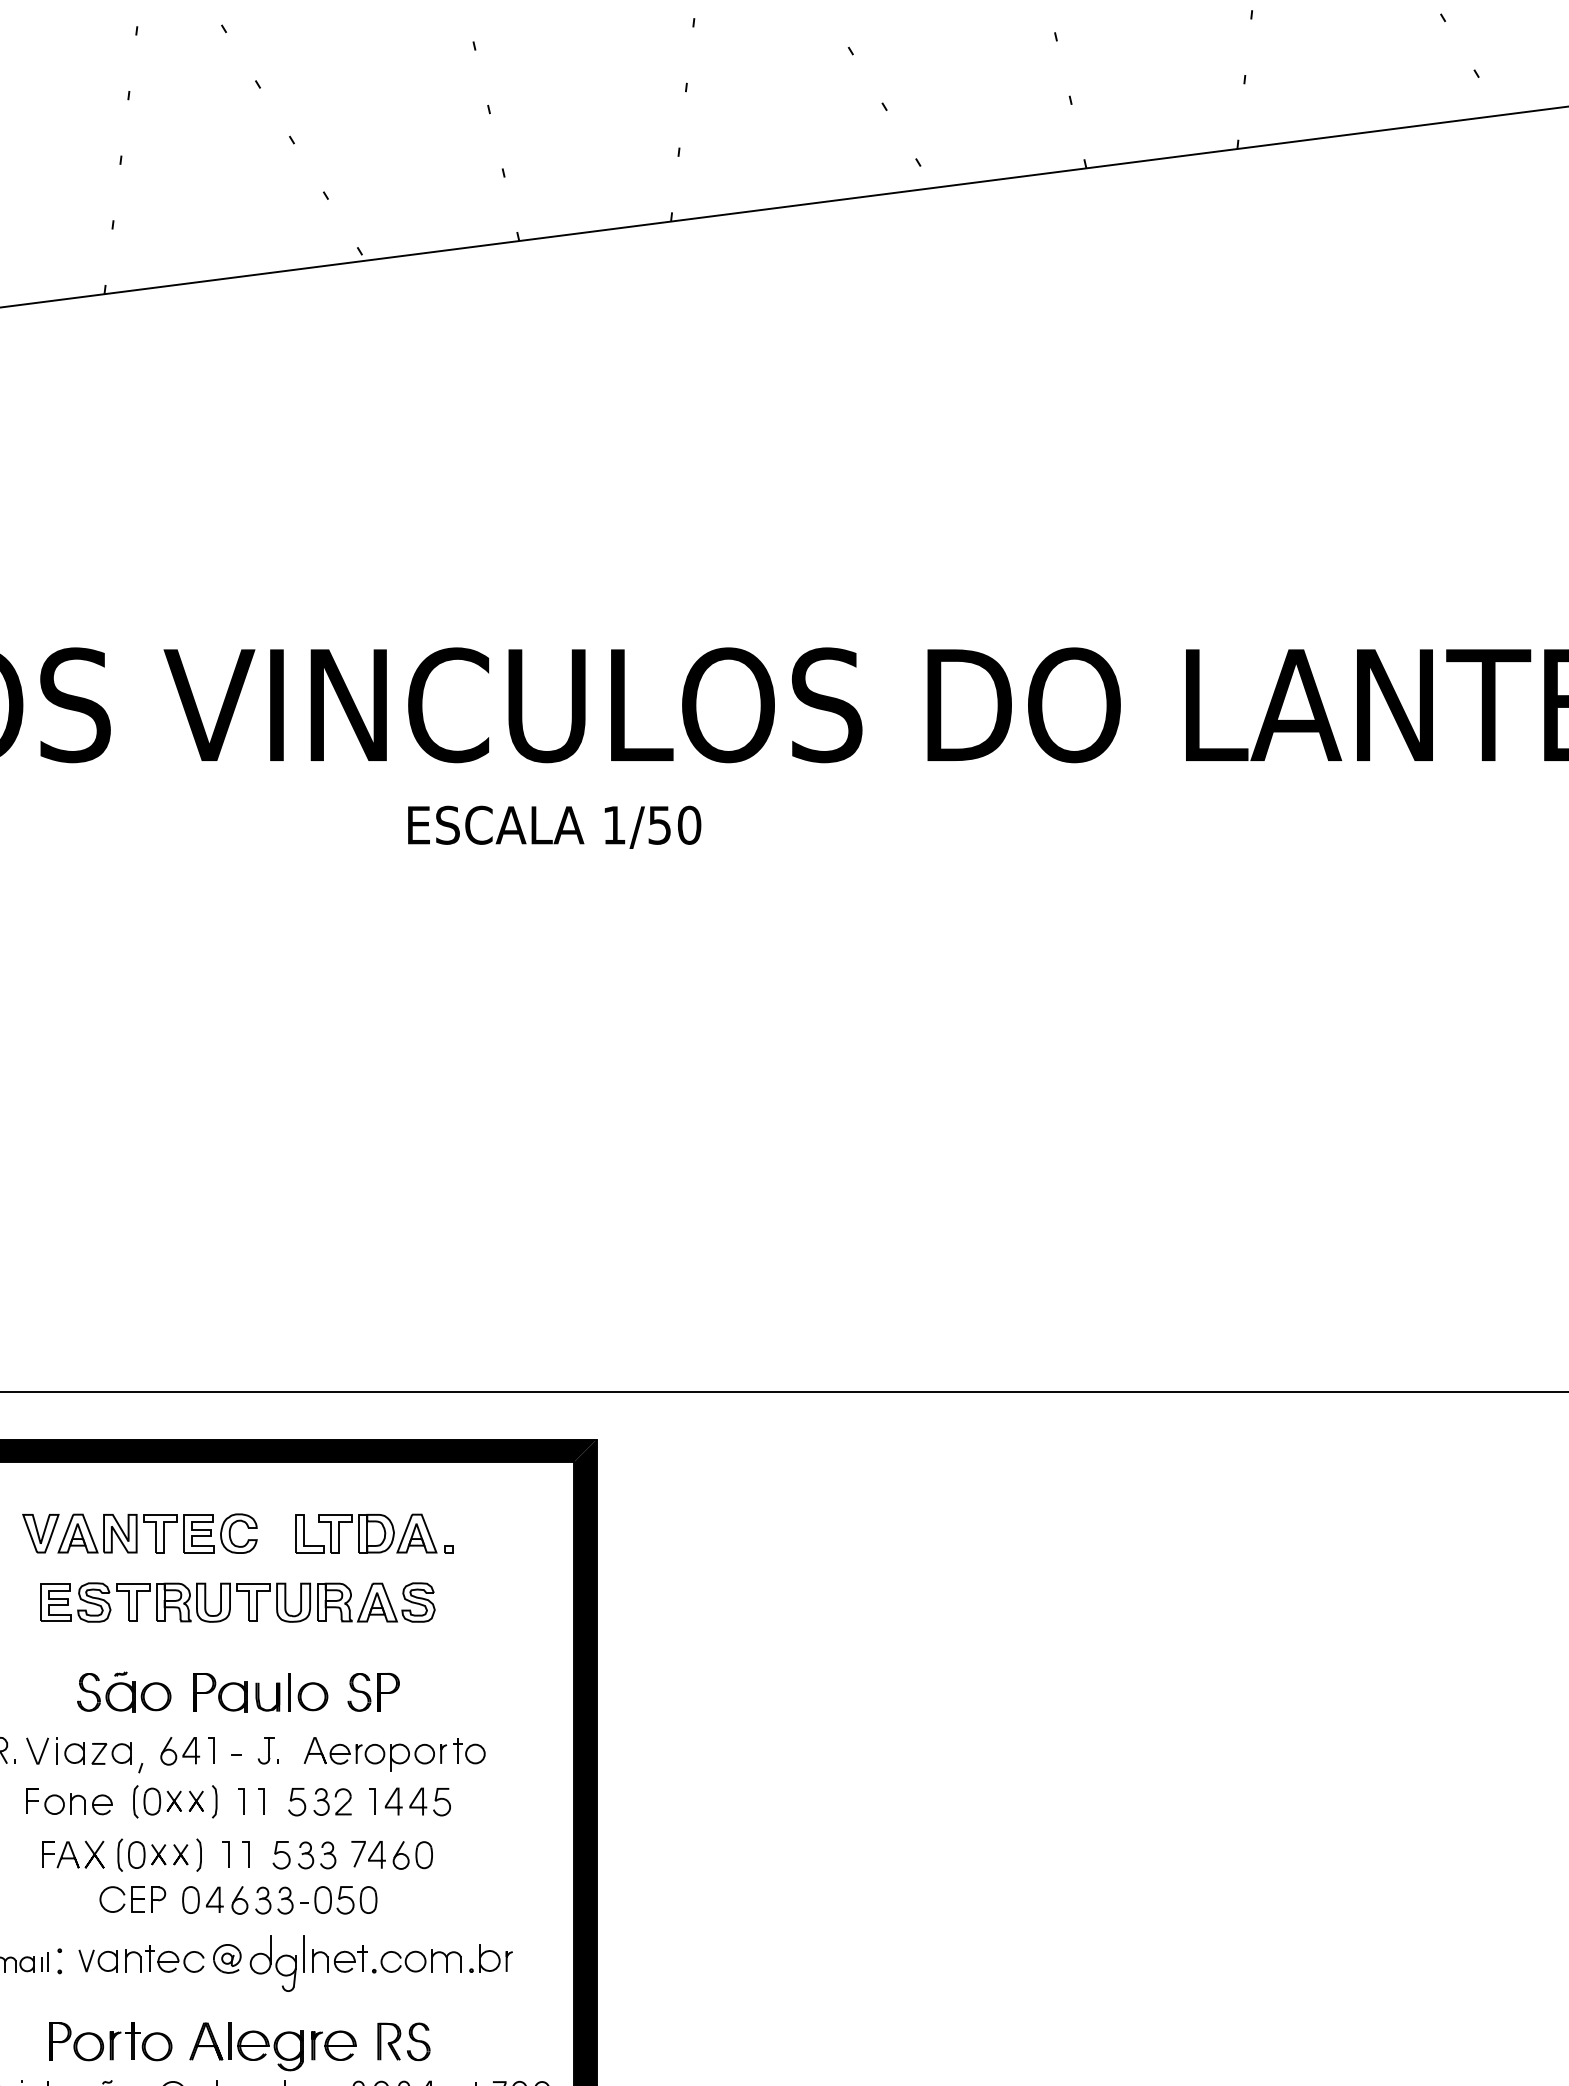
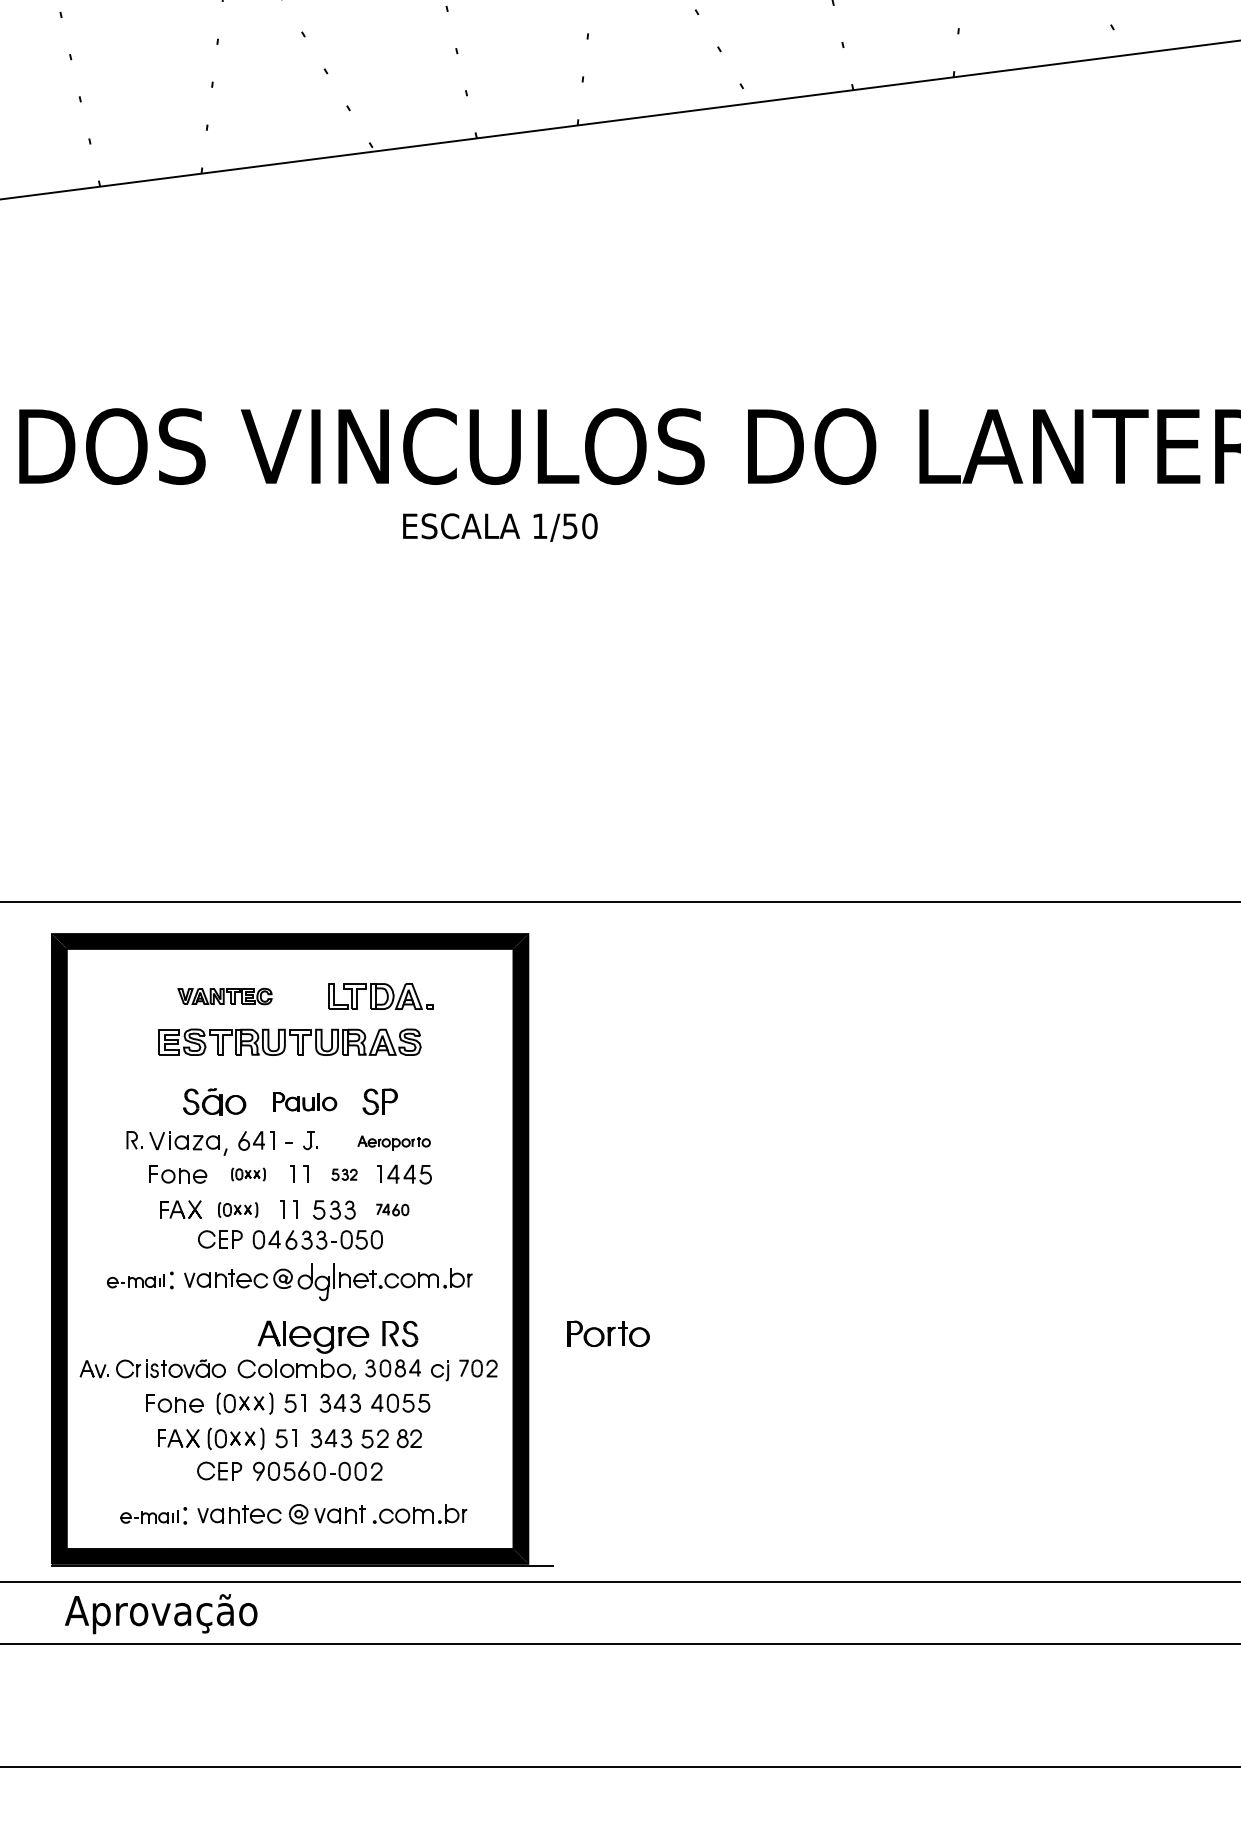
part: (139, 1533) -> (224, 996), size x0.6
part: (261, 1691) -> (305, 1101), size x0.7
part: (393, 1753) -> (393, 1142), size x0.6
part: (175, 1801) -> (248, 1174), size x0.6
part: (319, 1801) -> (344, 1174), size x0.6
part: (158, 1854) -> (237, 1209), size x0.7
part: (392, 1854) -> (392, 1209), size x0.6
part: (110, 2041) -> (608, 1333), moved

